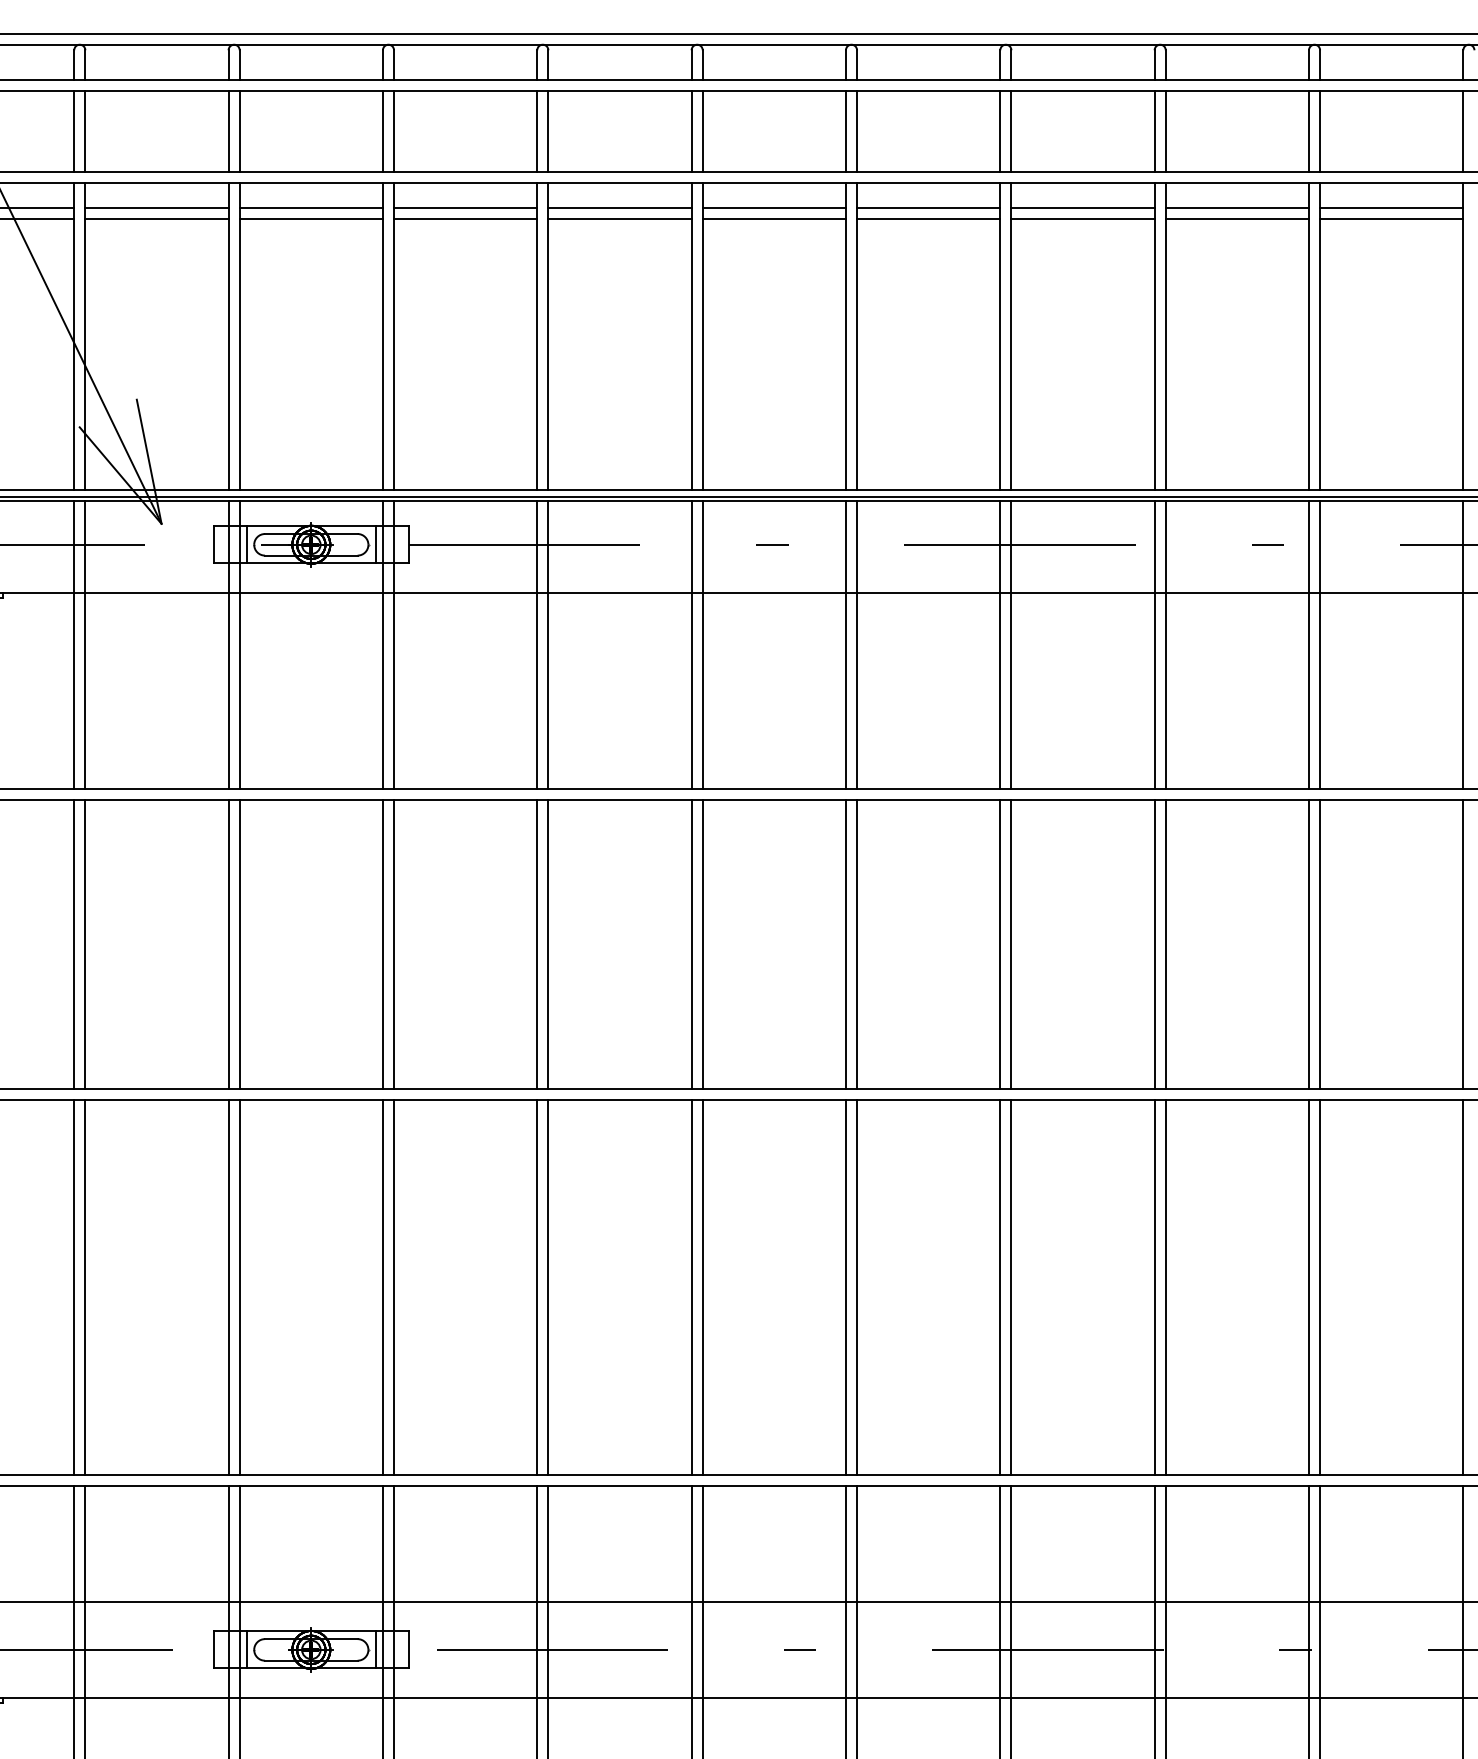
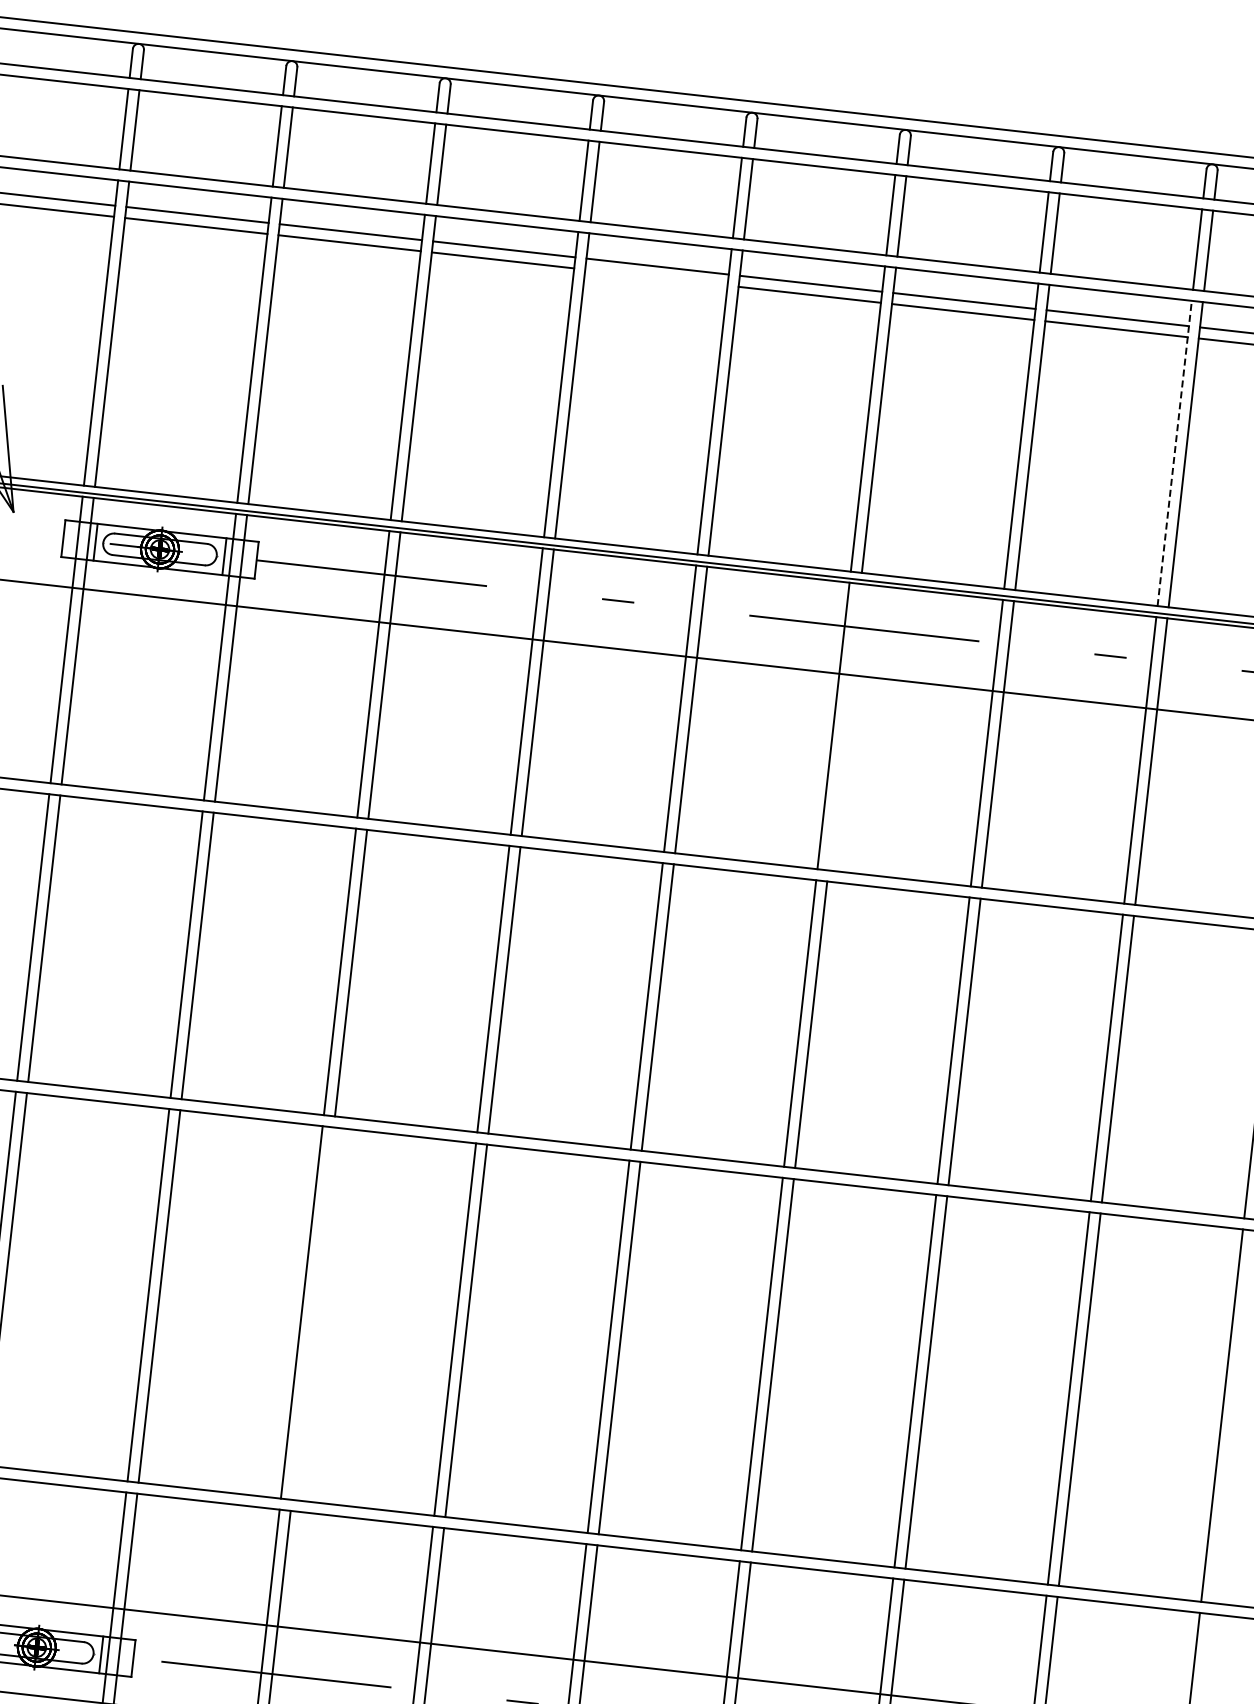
line: (773, 219) -> (655, 277), removed
line: (1308, 336) -> (1174, 453), solid -> dashed
line: (1011, 644) -> (844, 726), removed
line: (548, 1286) -> (313, 1312), removed

